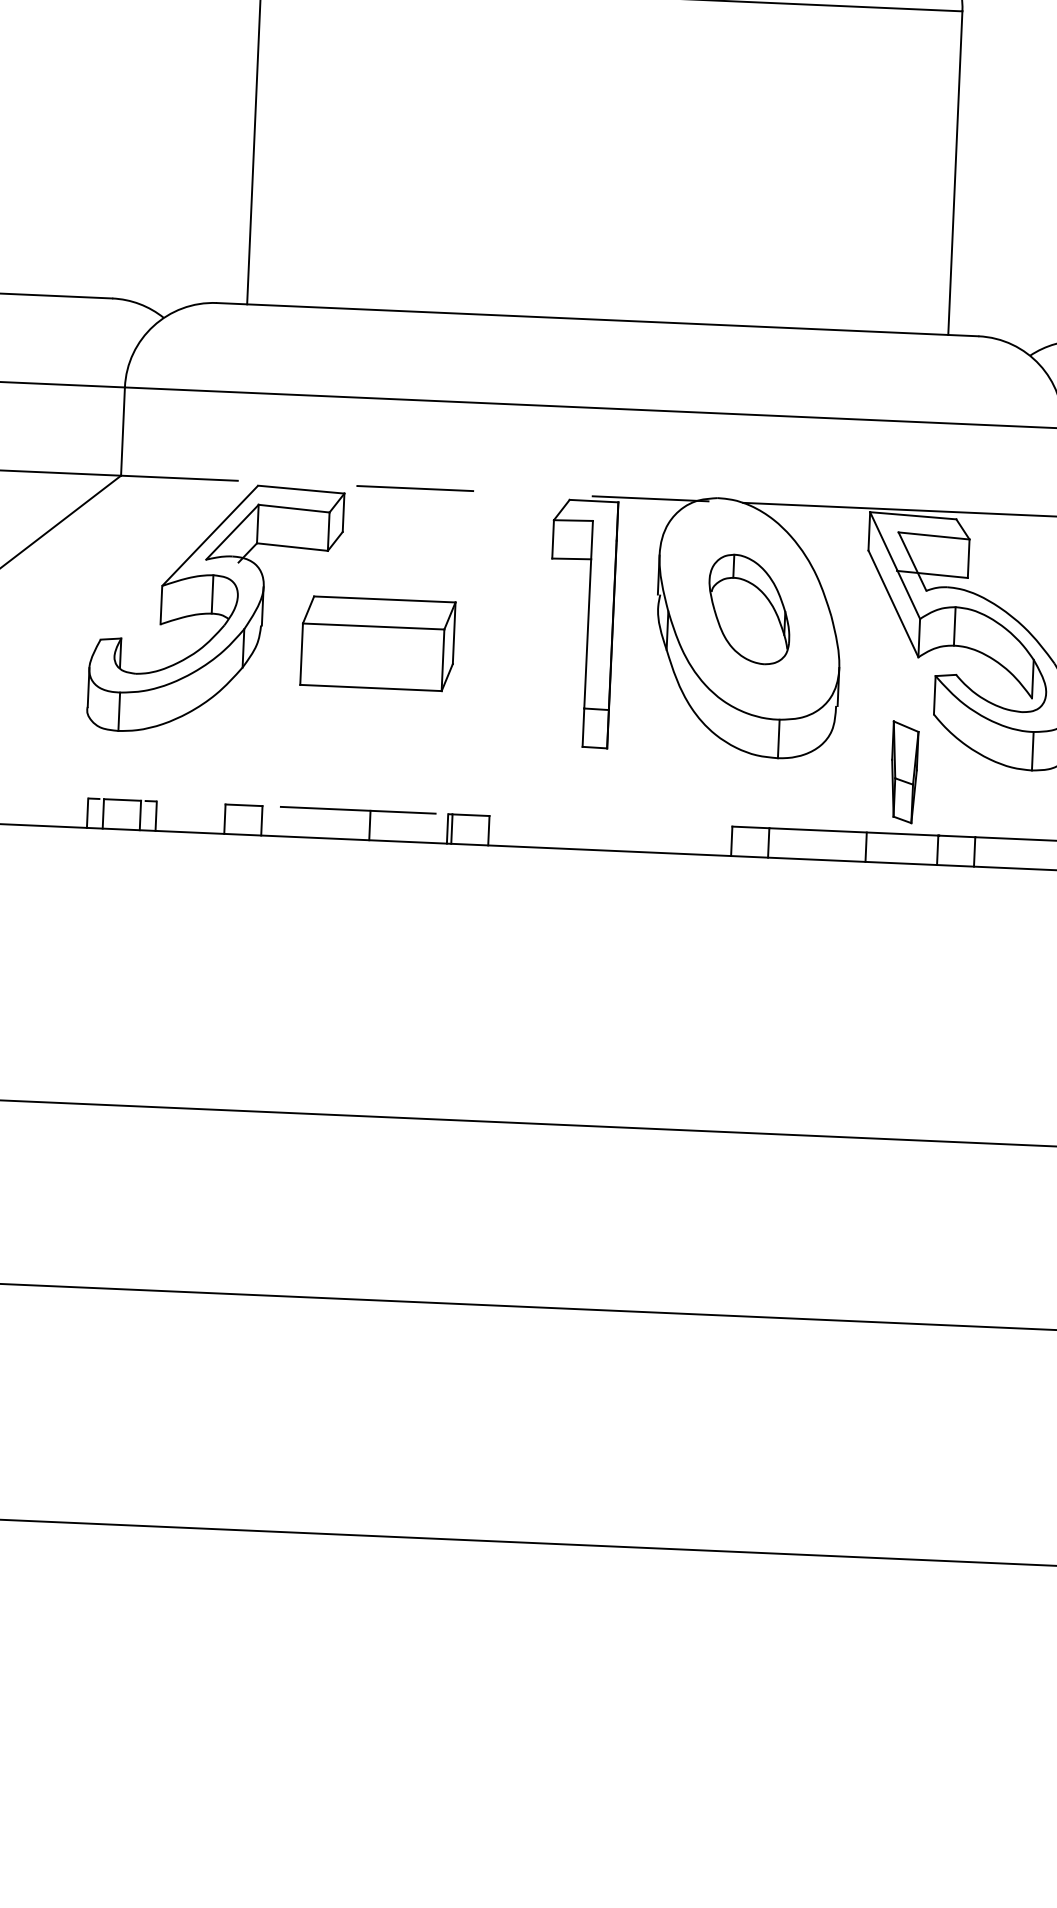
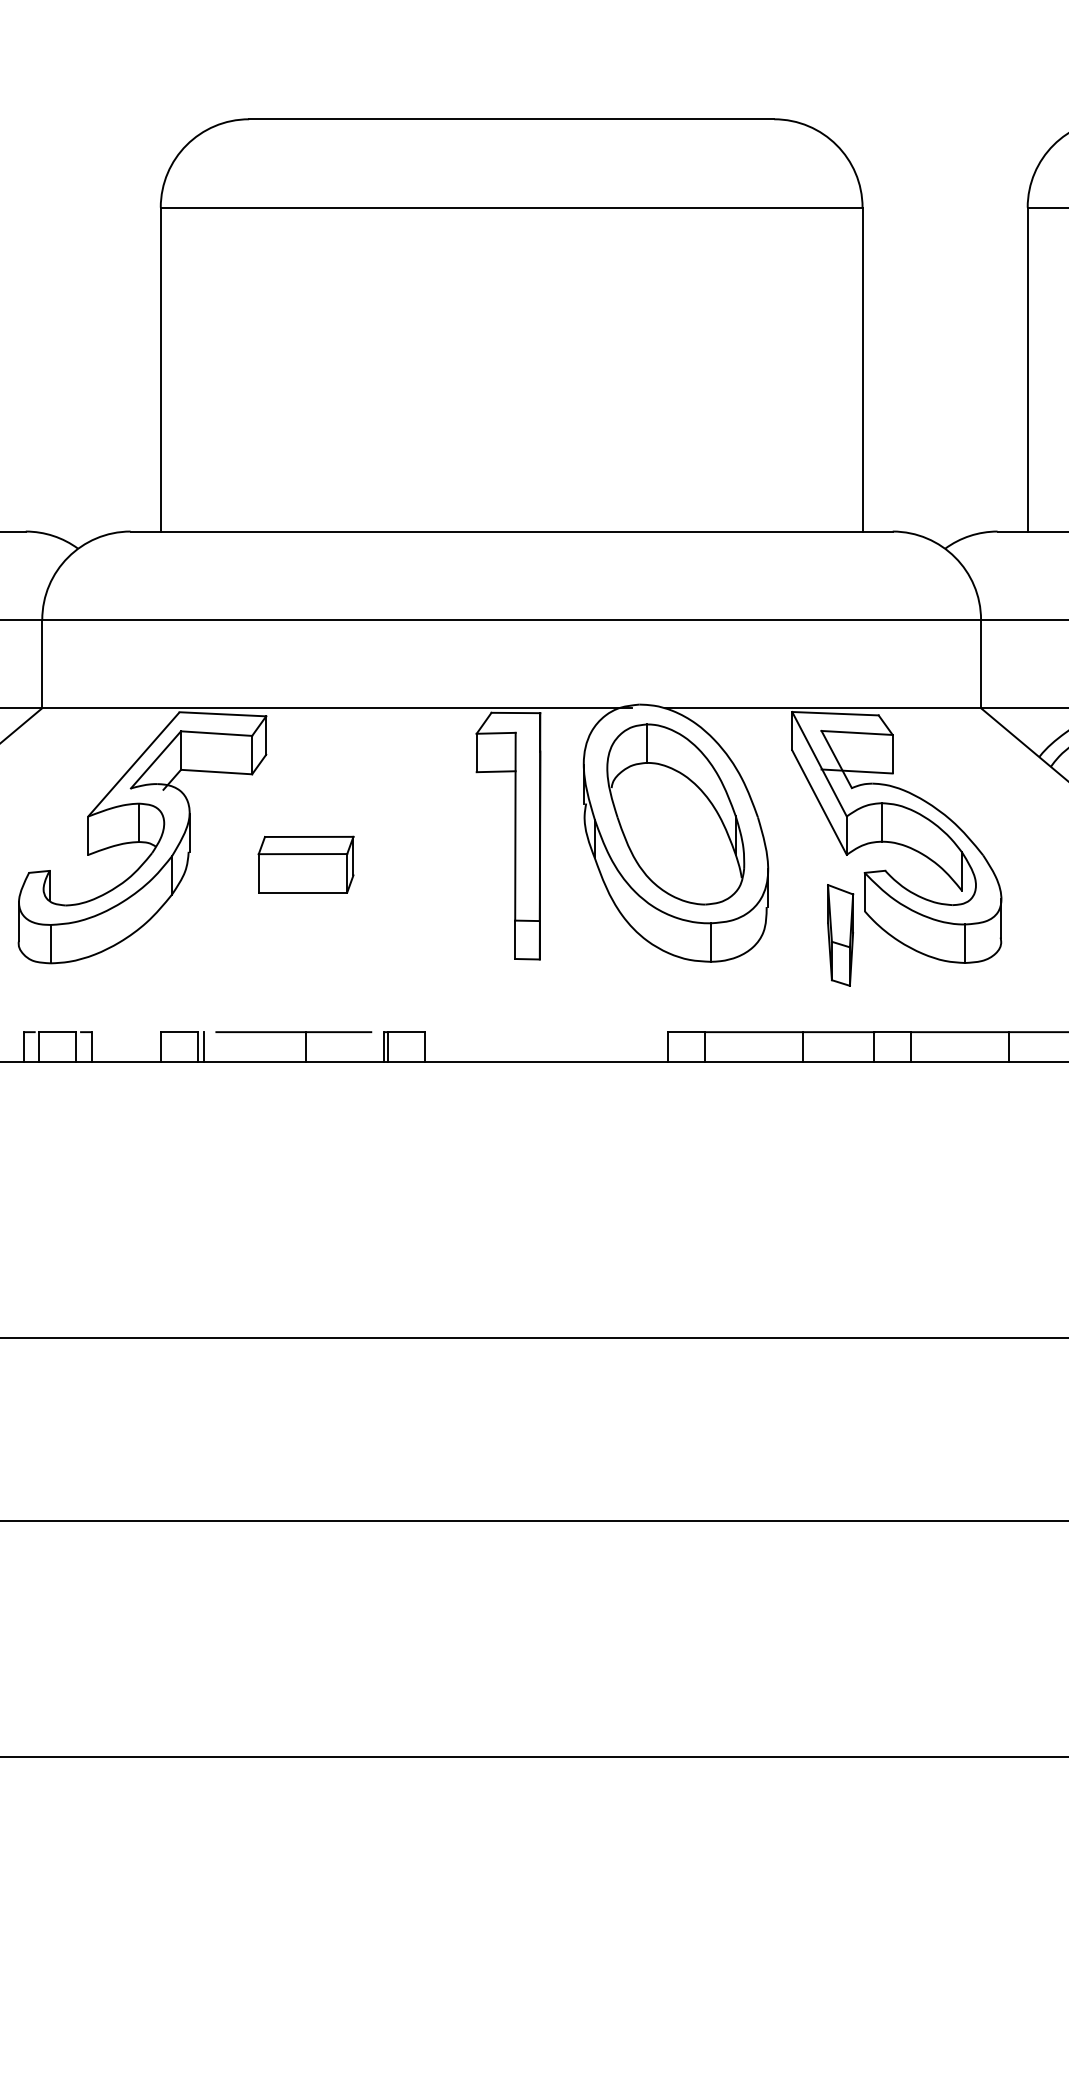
line: (416, 488) -> (337, 708), dashed -> solid
part: (749, 609) -> (675, 814), size x1.67
part: (377, 643) -> (305, 864), size x0.62
part: (904, 772) -> (840, 935), moved
line: (267, 820) -> (203, 1046), added

